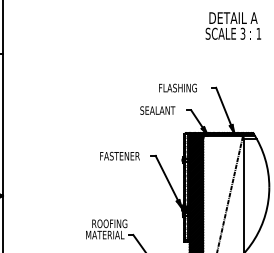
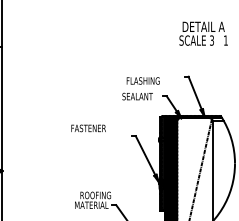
part: (233, 25) -> (203, 33), moved
text: (177, 87) -> (142, 80), moved
text: (119, 156) -> (88, 128), moved

